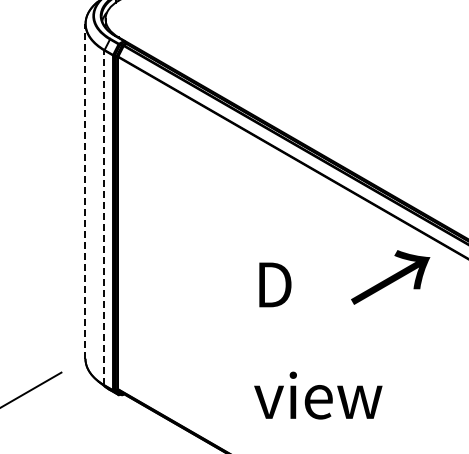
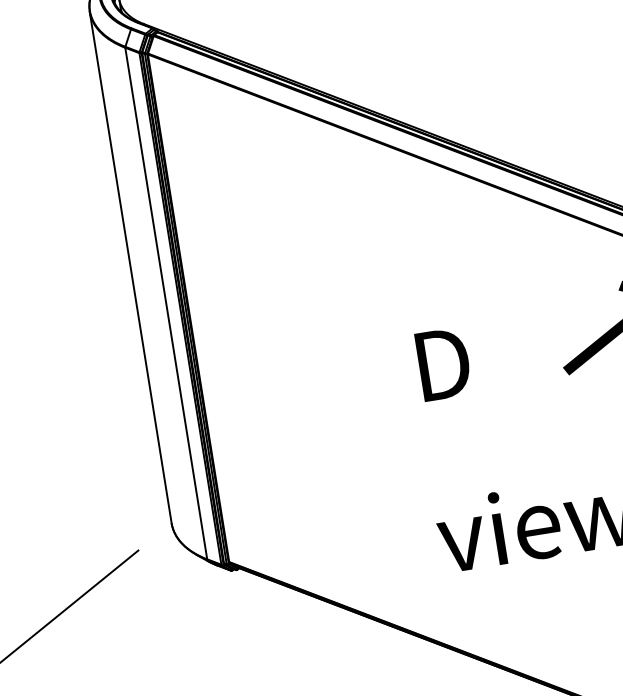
line: (85, 190) -> (130, 266), dashed -> solid
line: (104, 217) -> (166, 302), dashed -> solid

